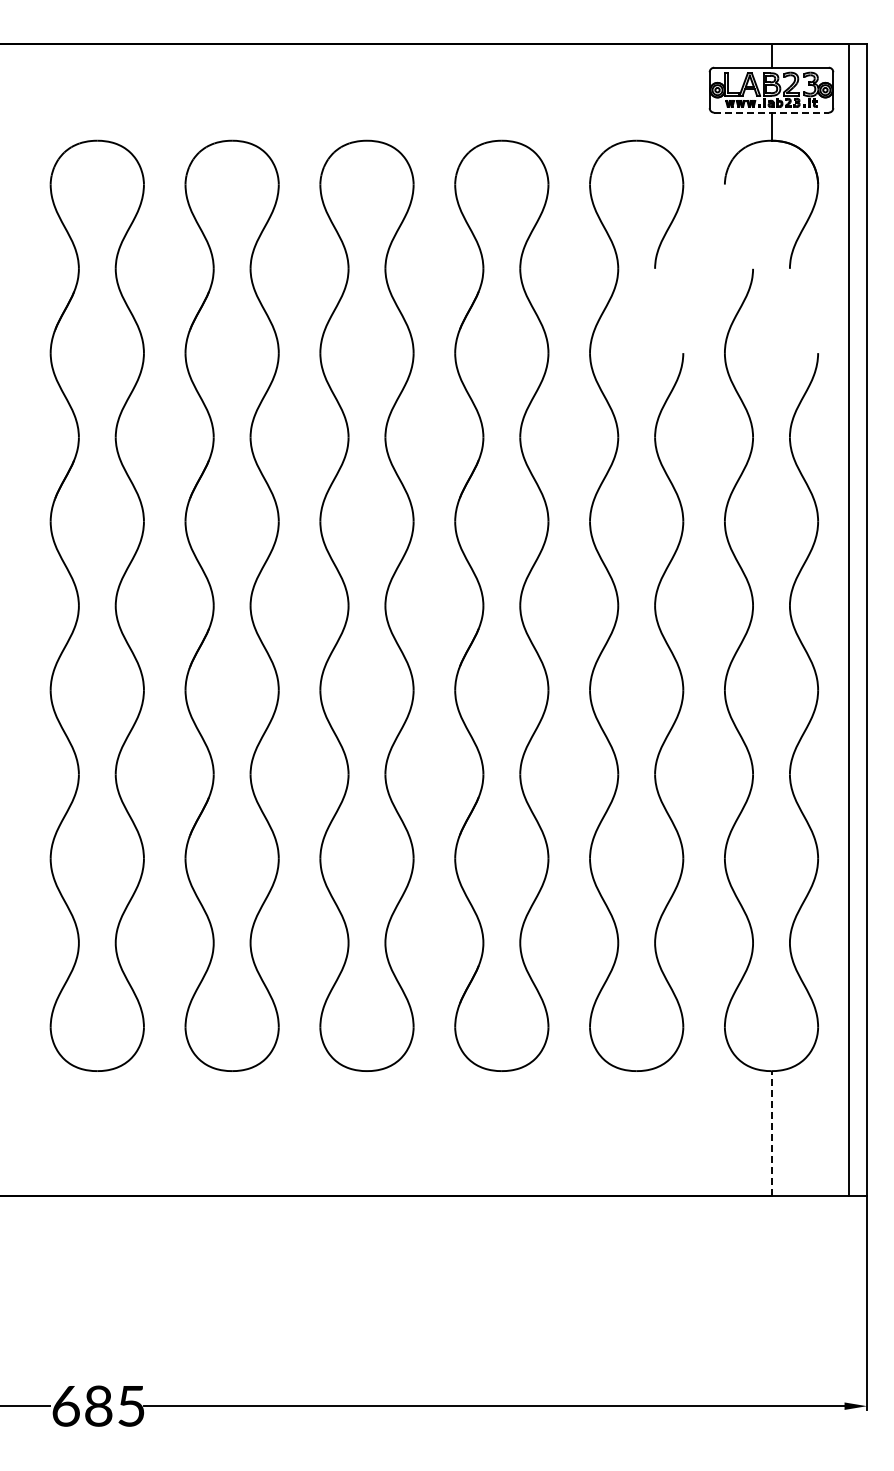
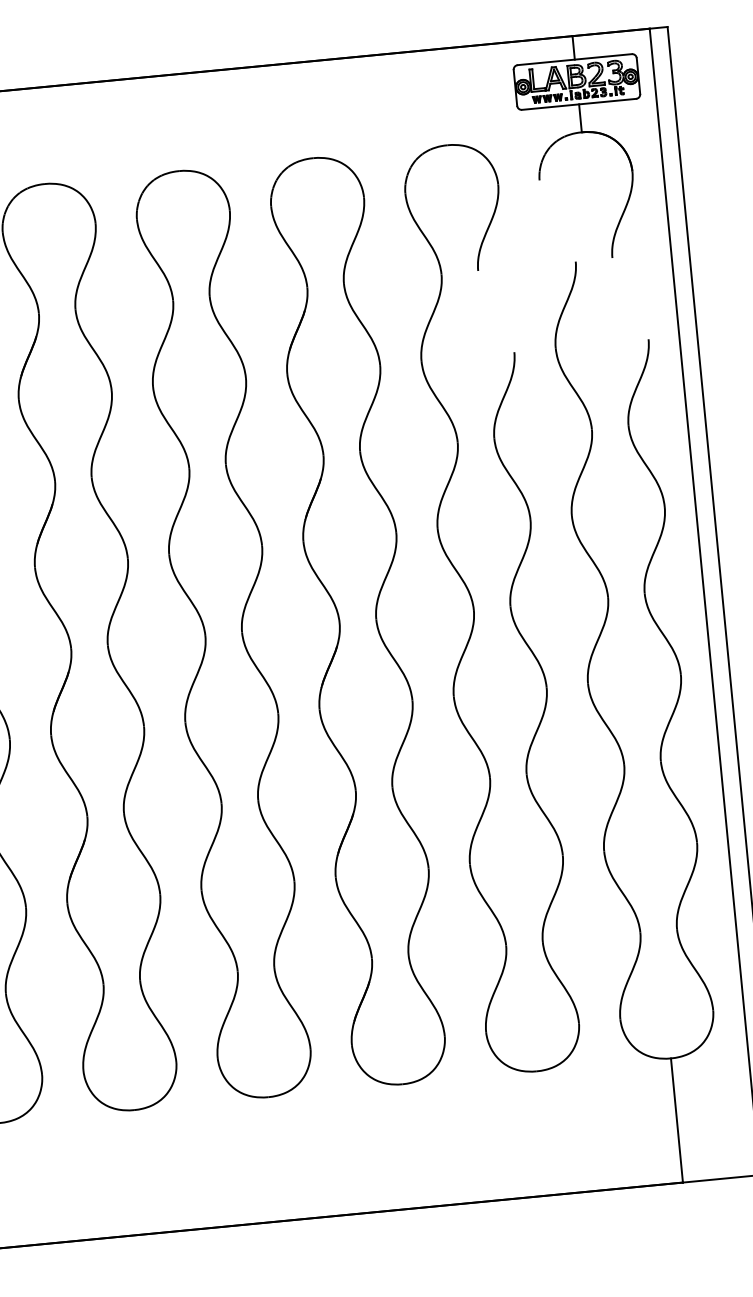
line: (772, 112) -> (580, 104), dashed -> solid
line: (771, 1132) -> (676, 1119), dashed -> solid

